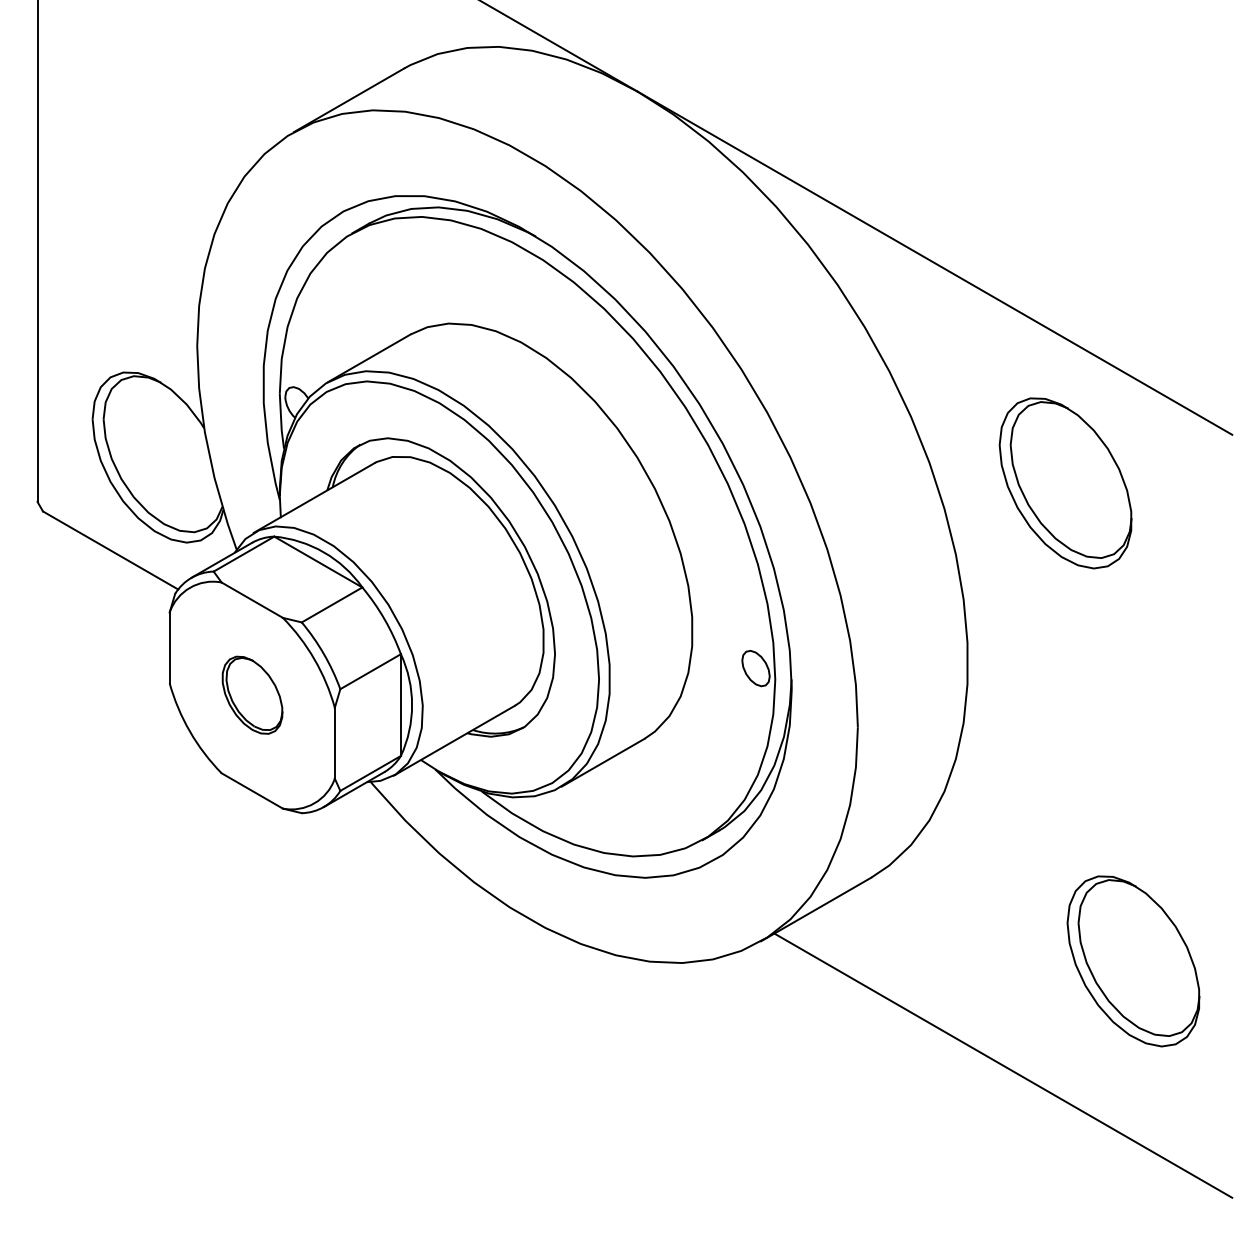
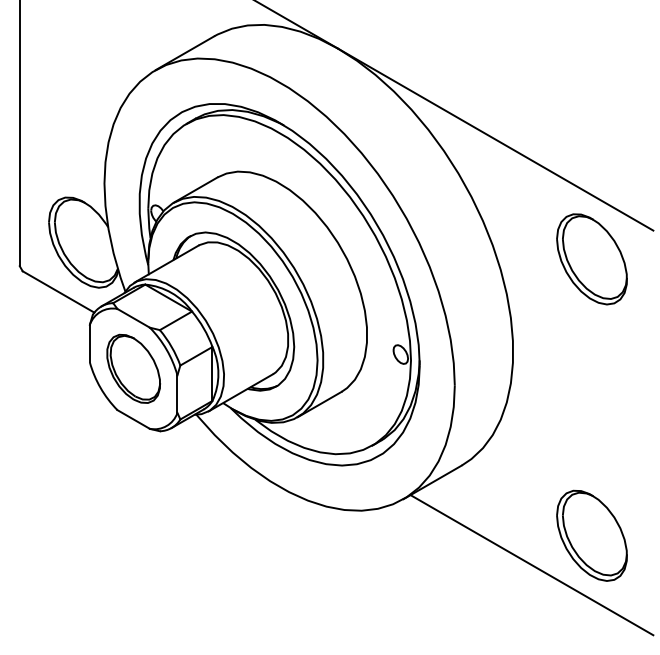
part: (1064, 483) -> (591, 259), moved
part: (251, 694) -> (133, 368), size x1.67
part: (1132, 960) -> (591, 535), moved

